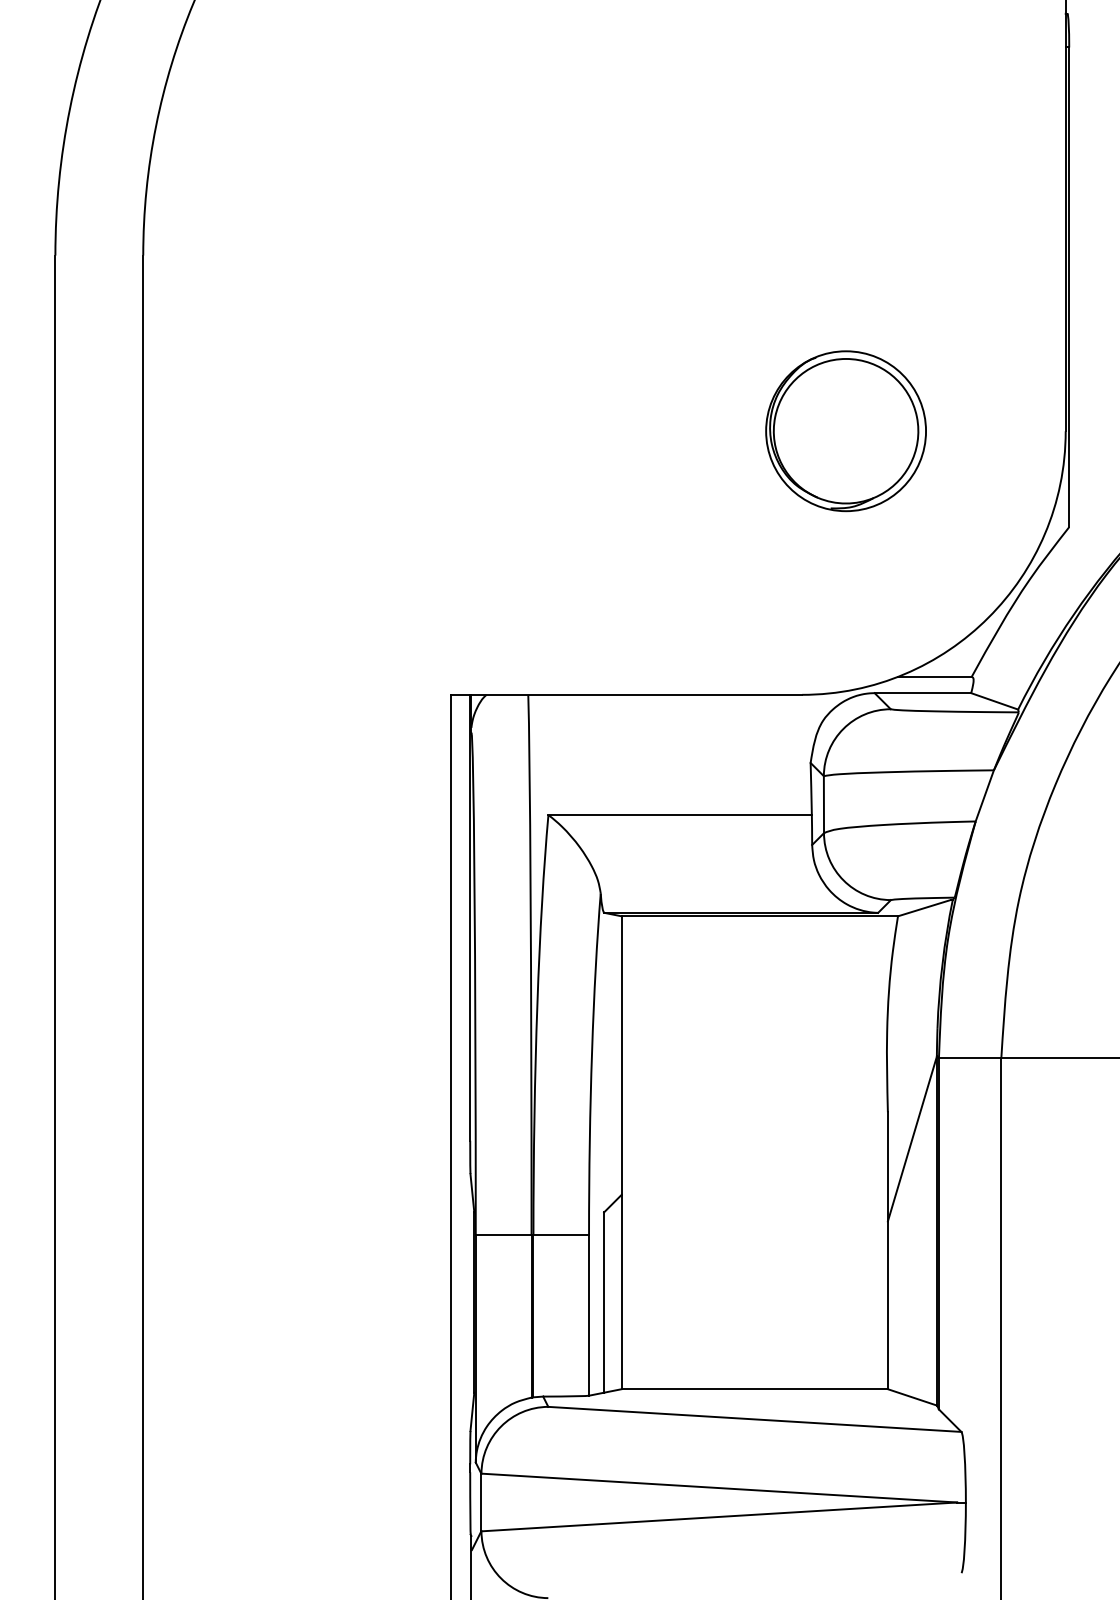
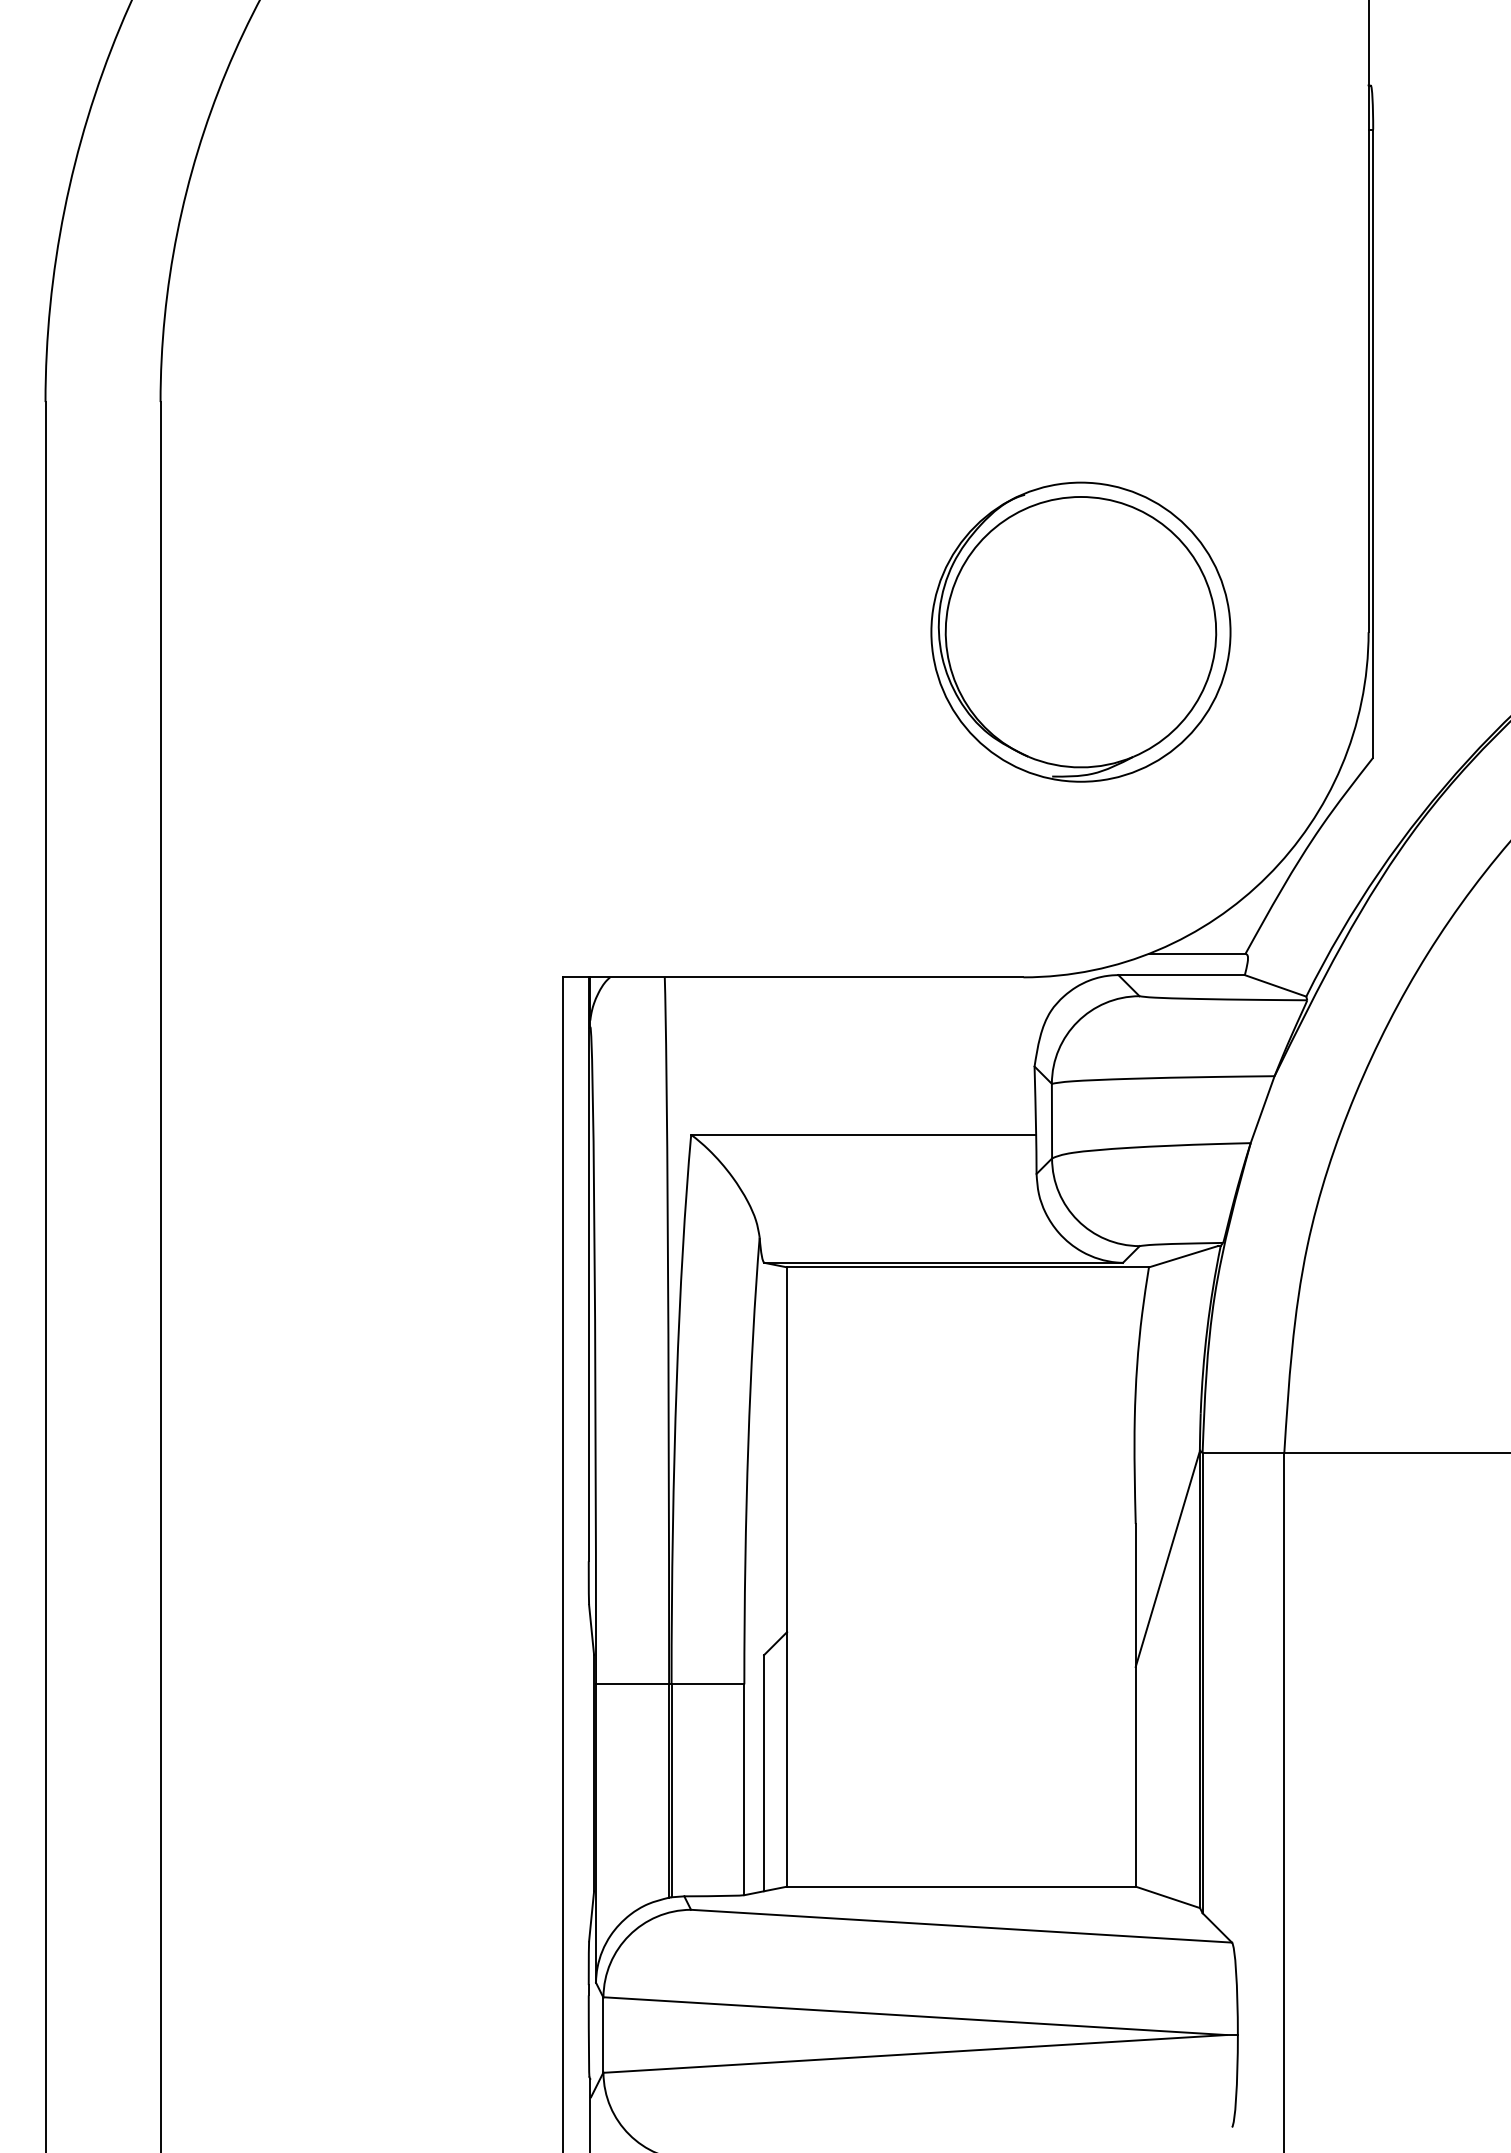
part: (845, 430) -> (1080, 631), size x1.43

